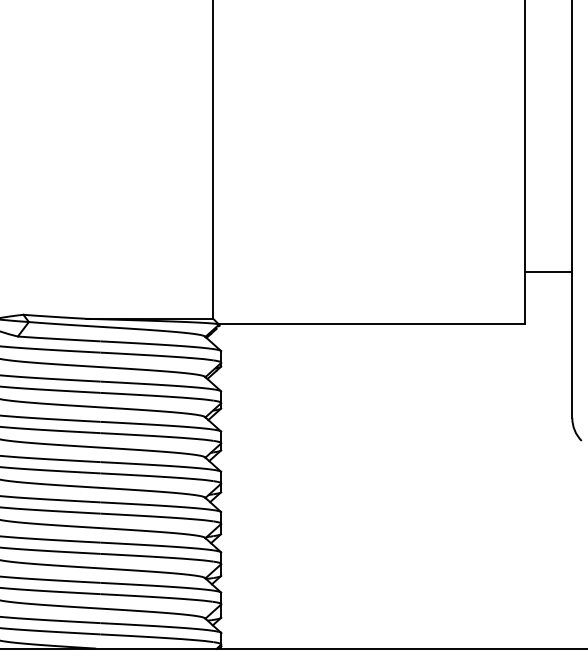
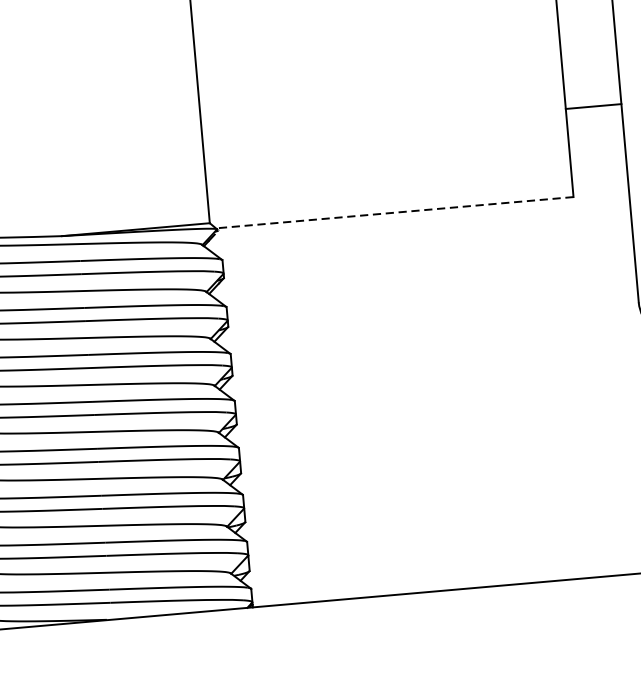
line: (548, 272) -> (593, 106), moved
line: (371, 323) -> (394, 212), solid -> dashed

